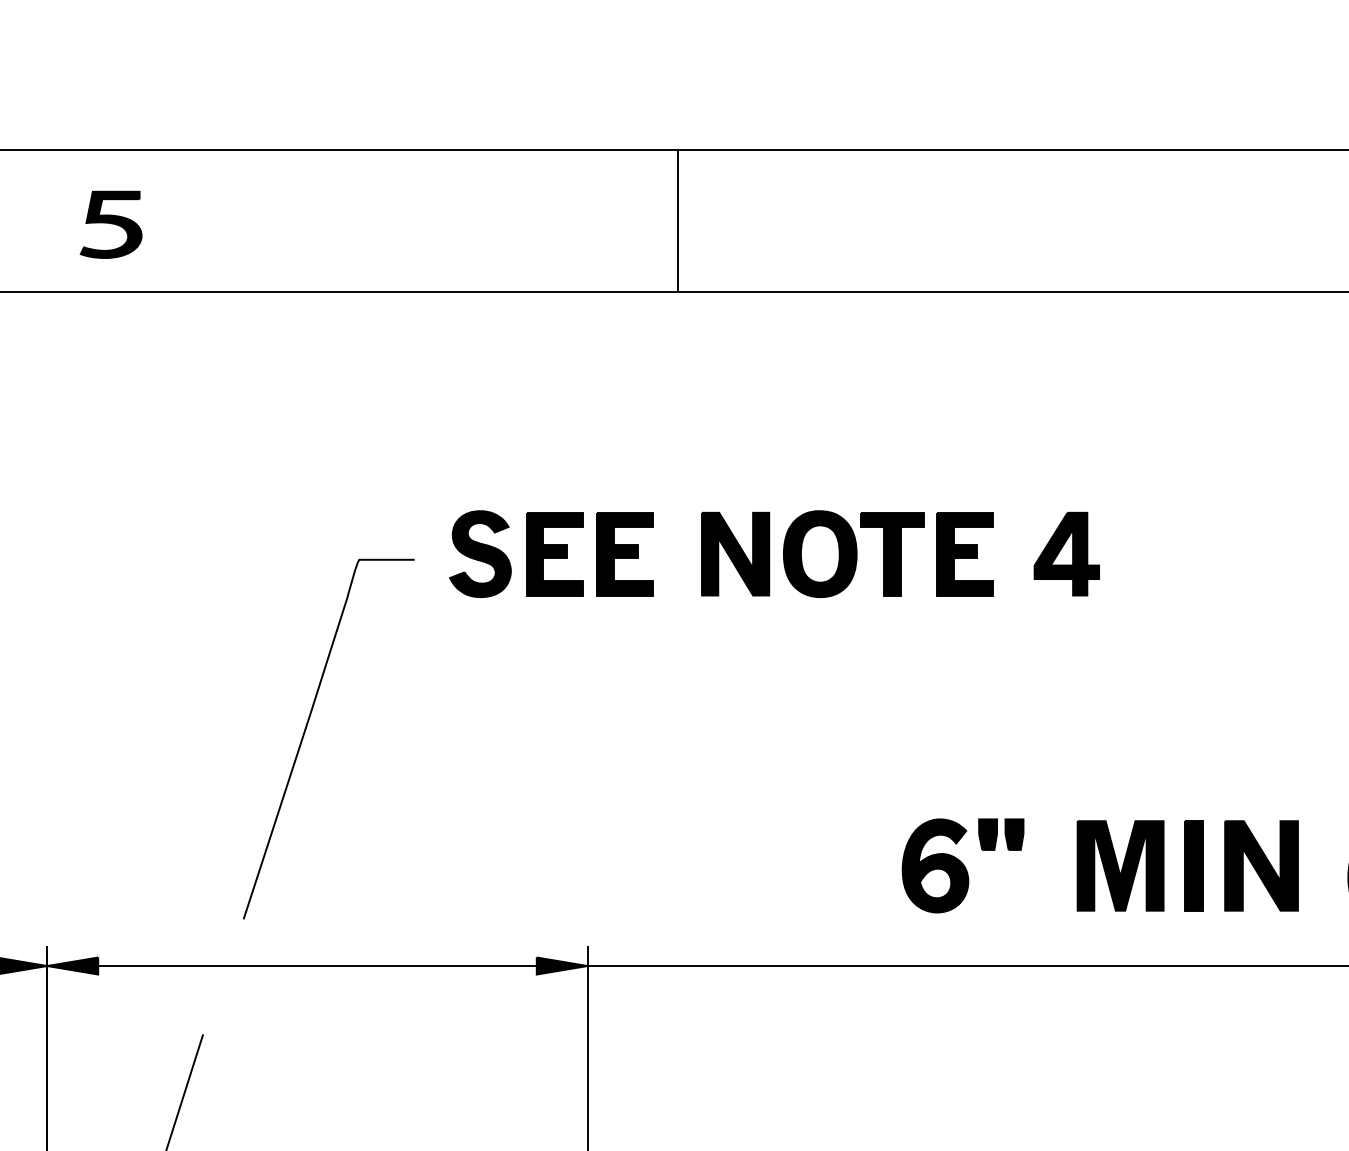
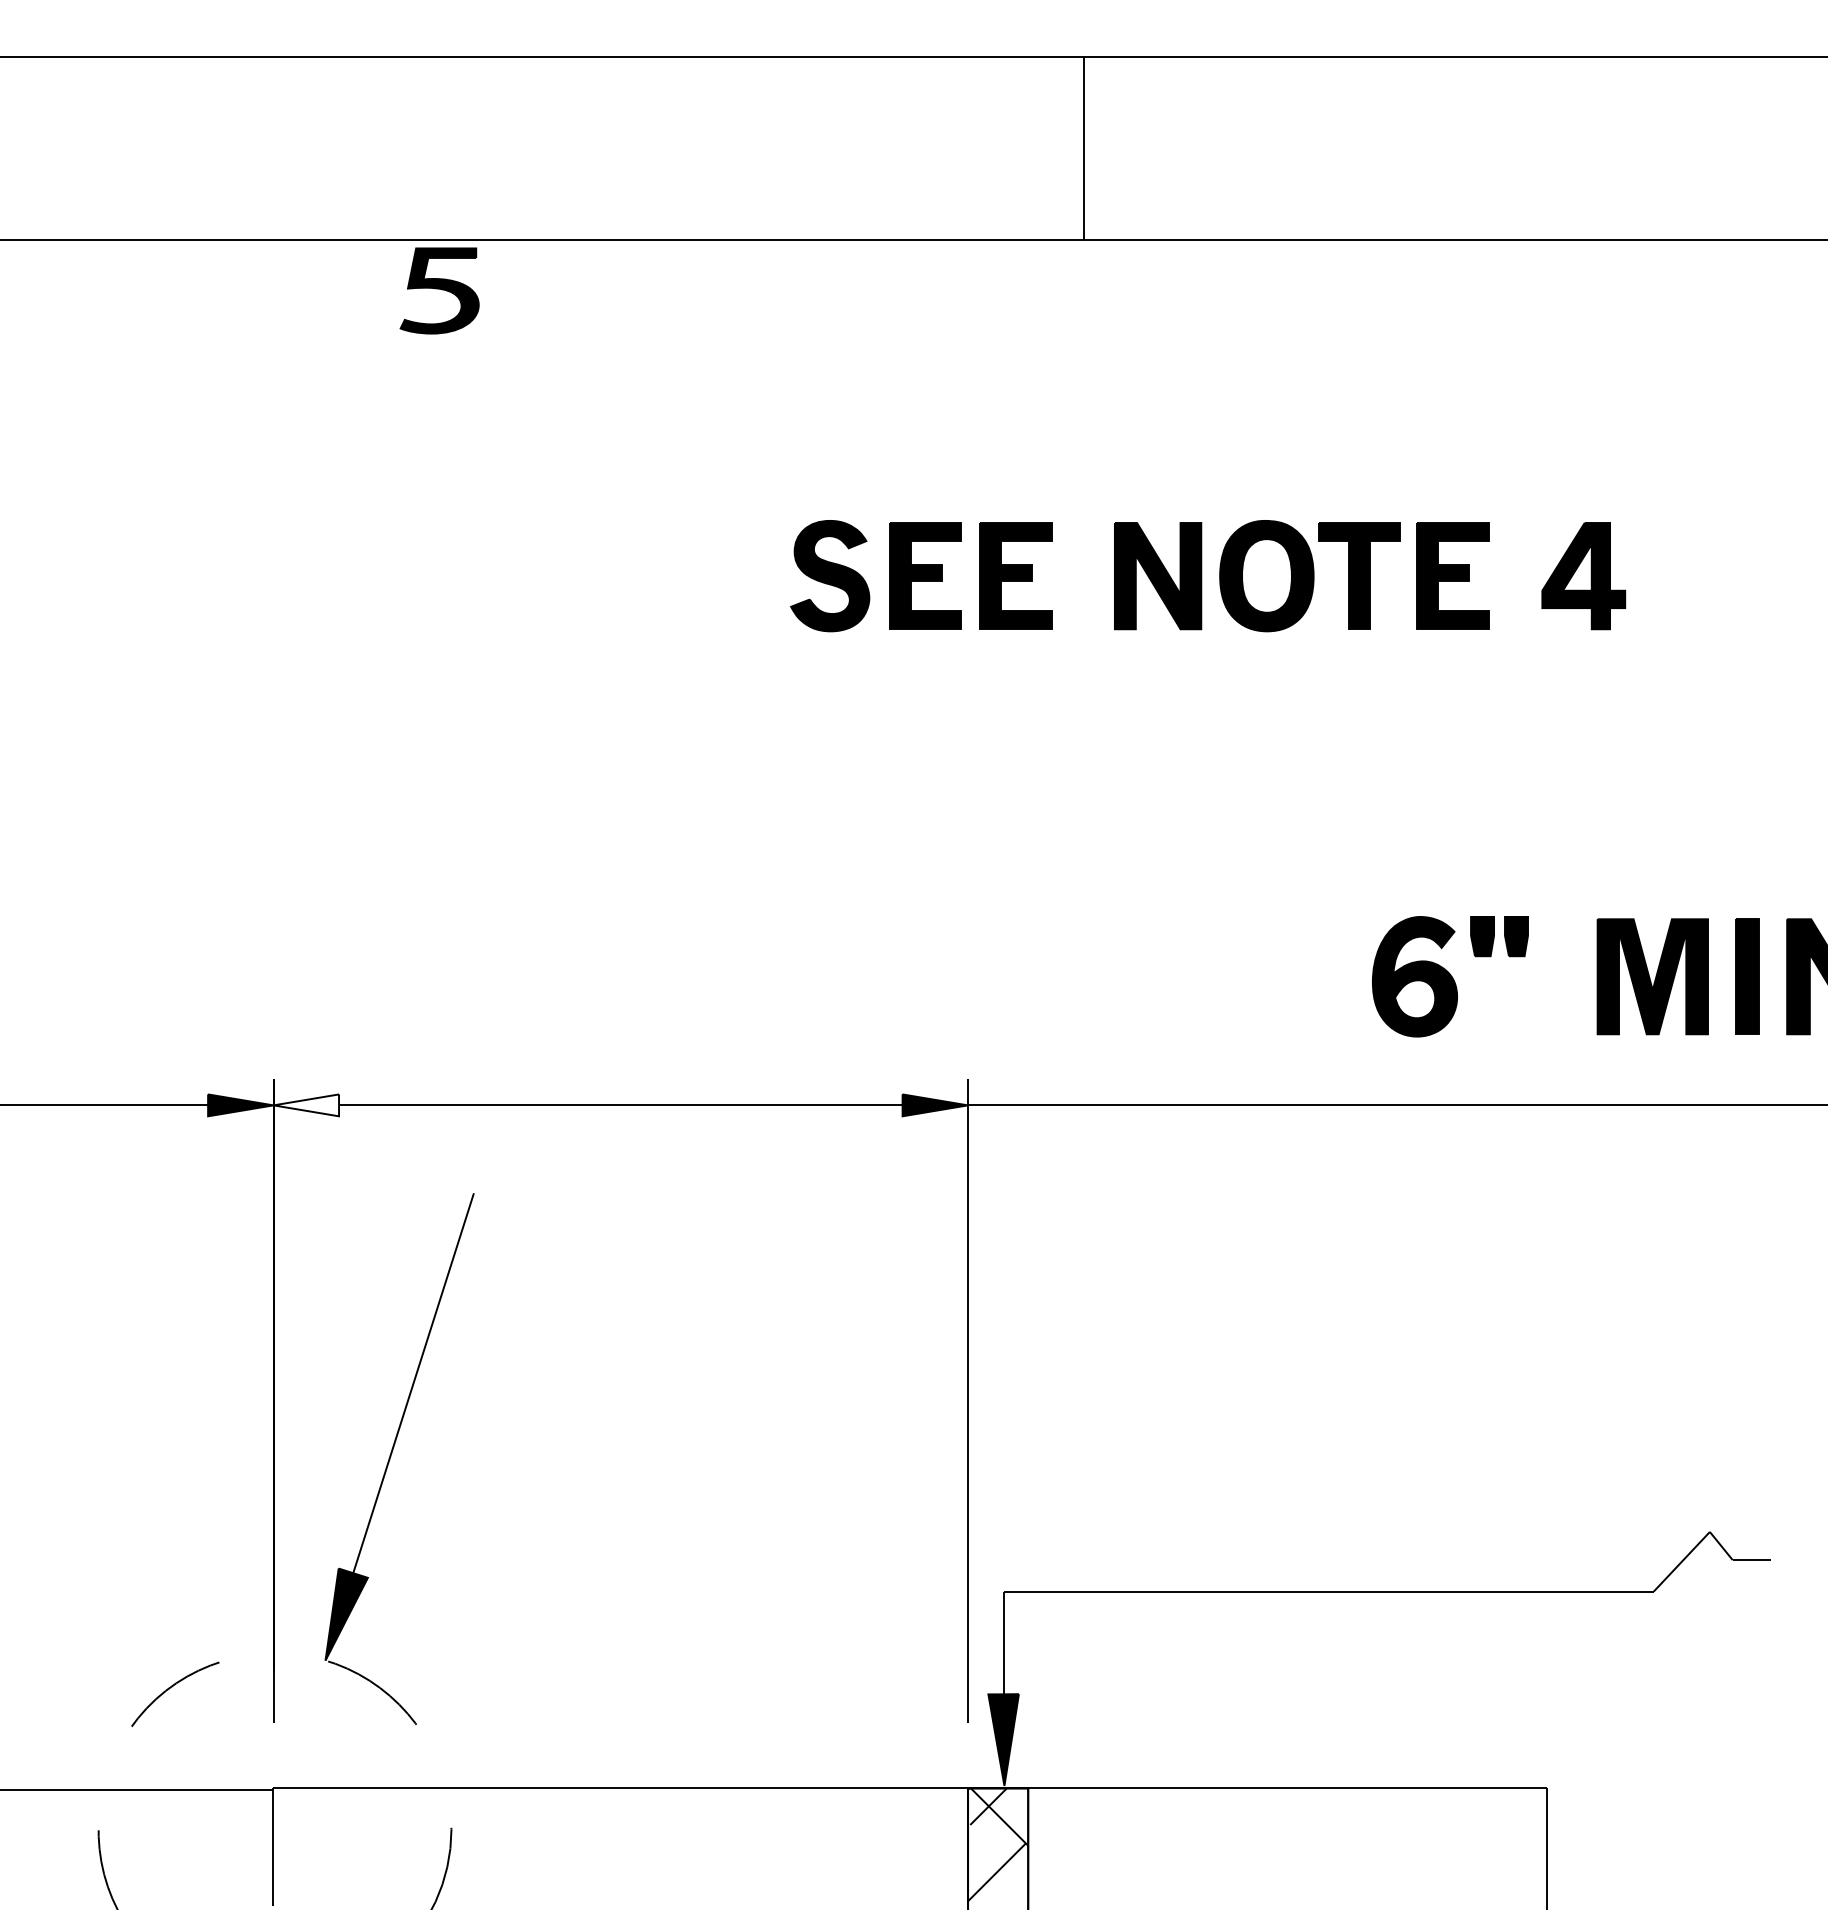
part: (111, 224) -> (439, 290), moved
part: (305, 731) -> (605, 804), removed
fill: (72, 966) -> (306, 1105), removed

